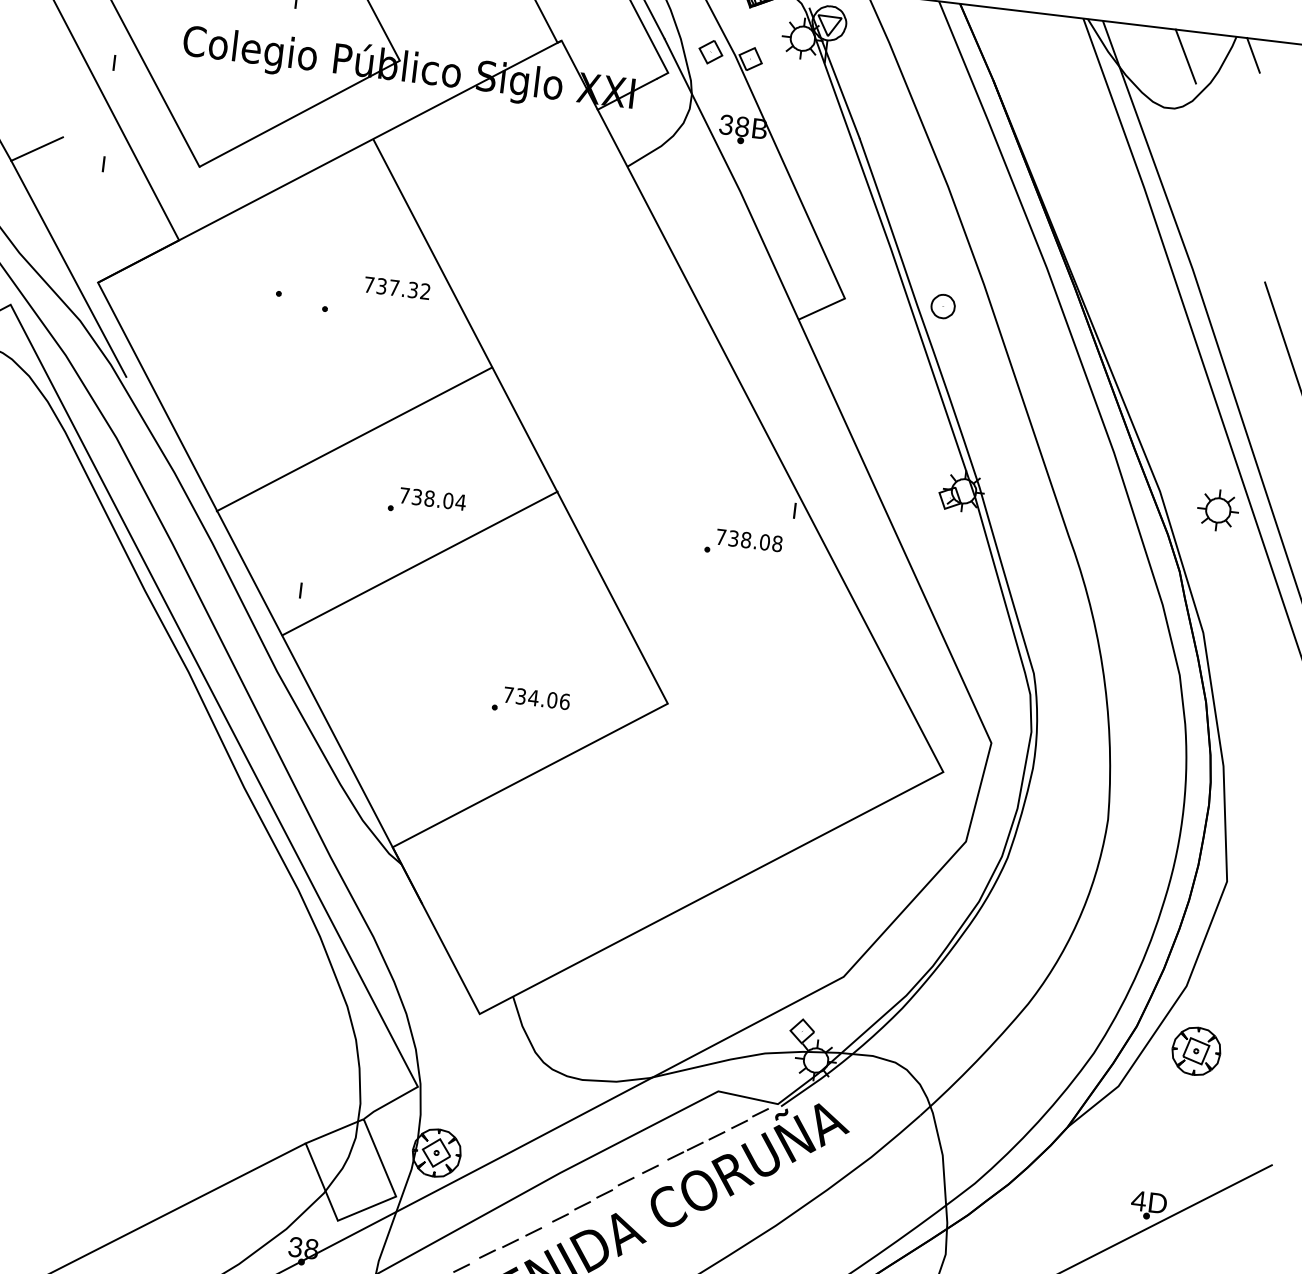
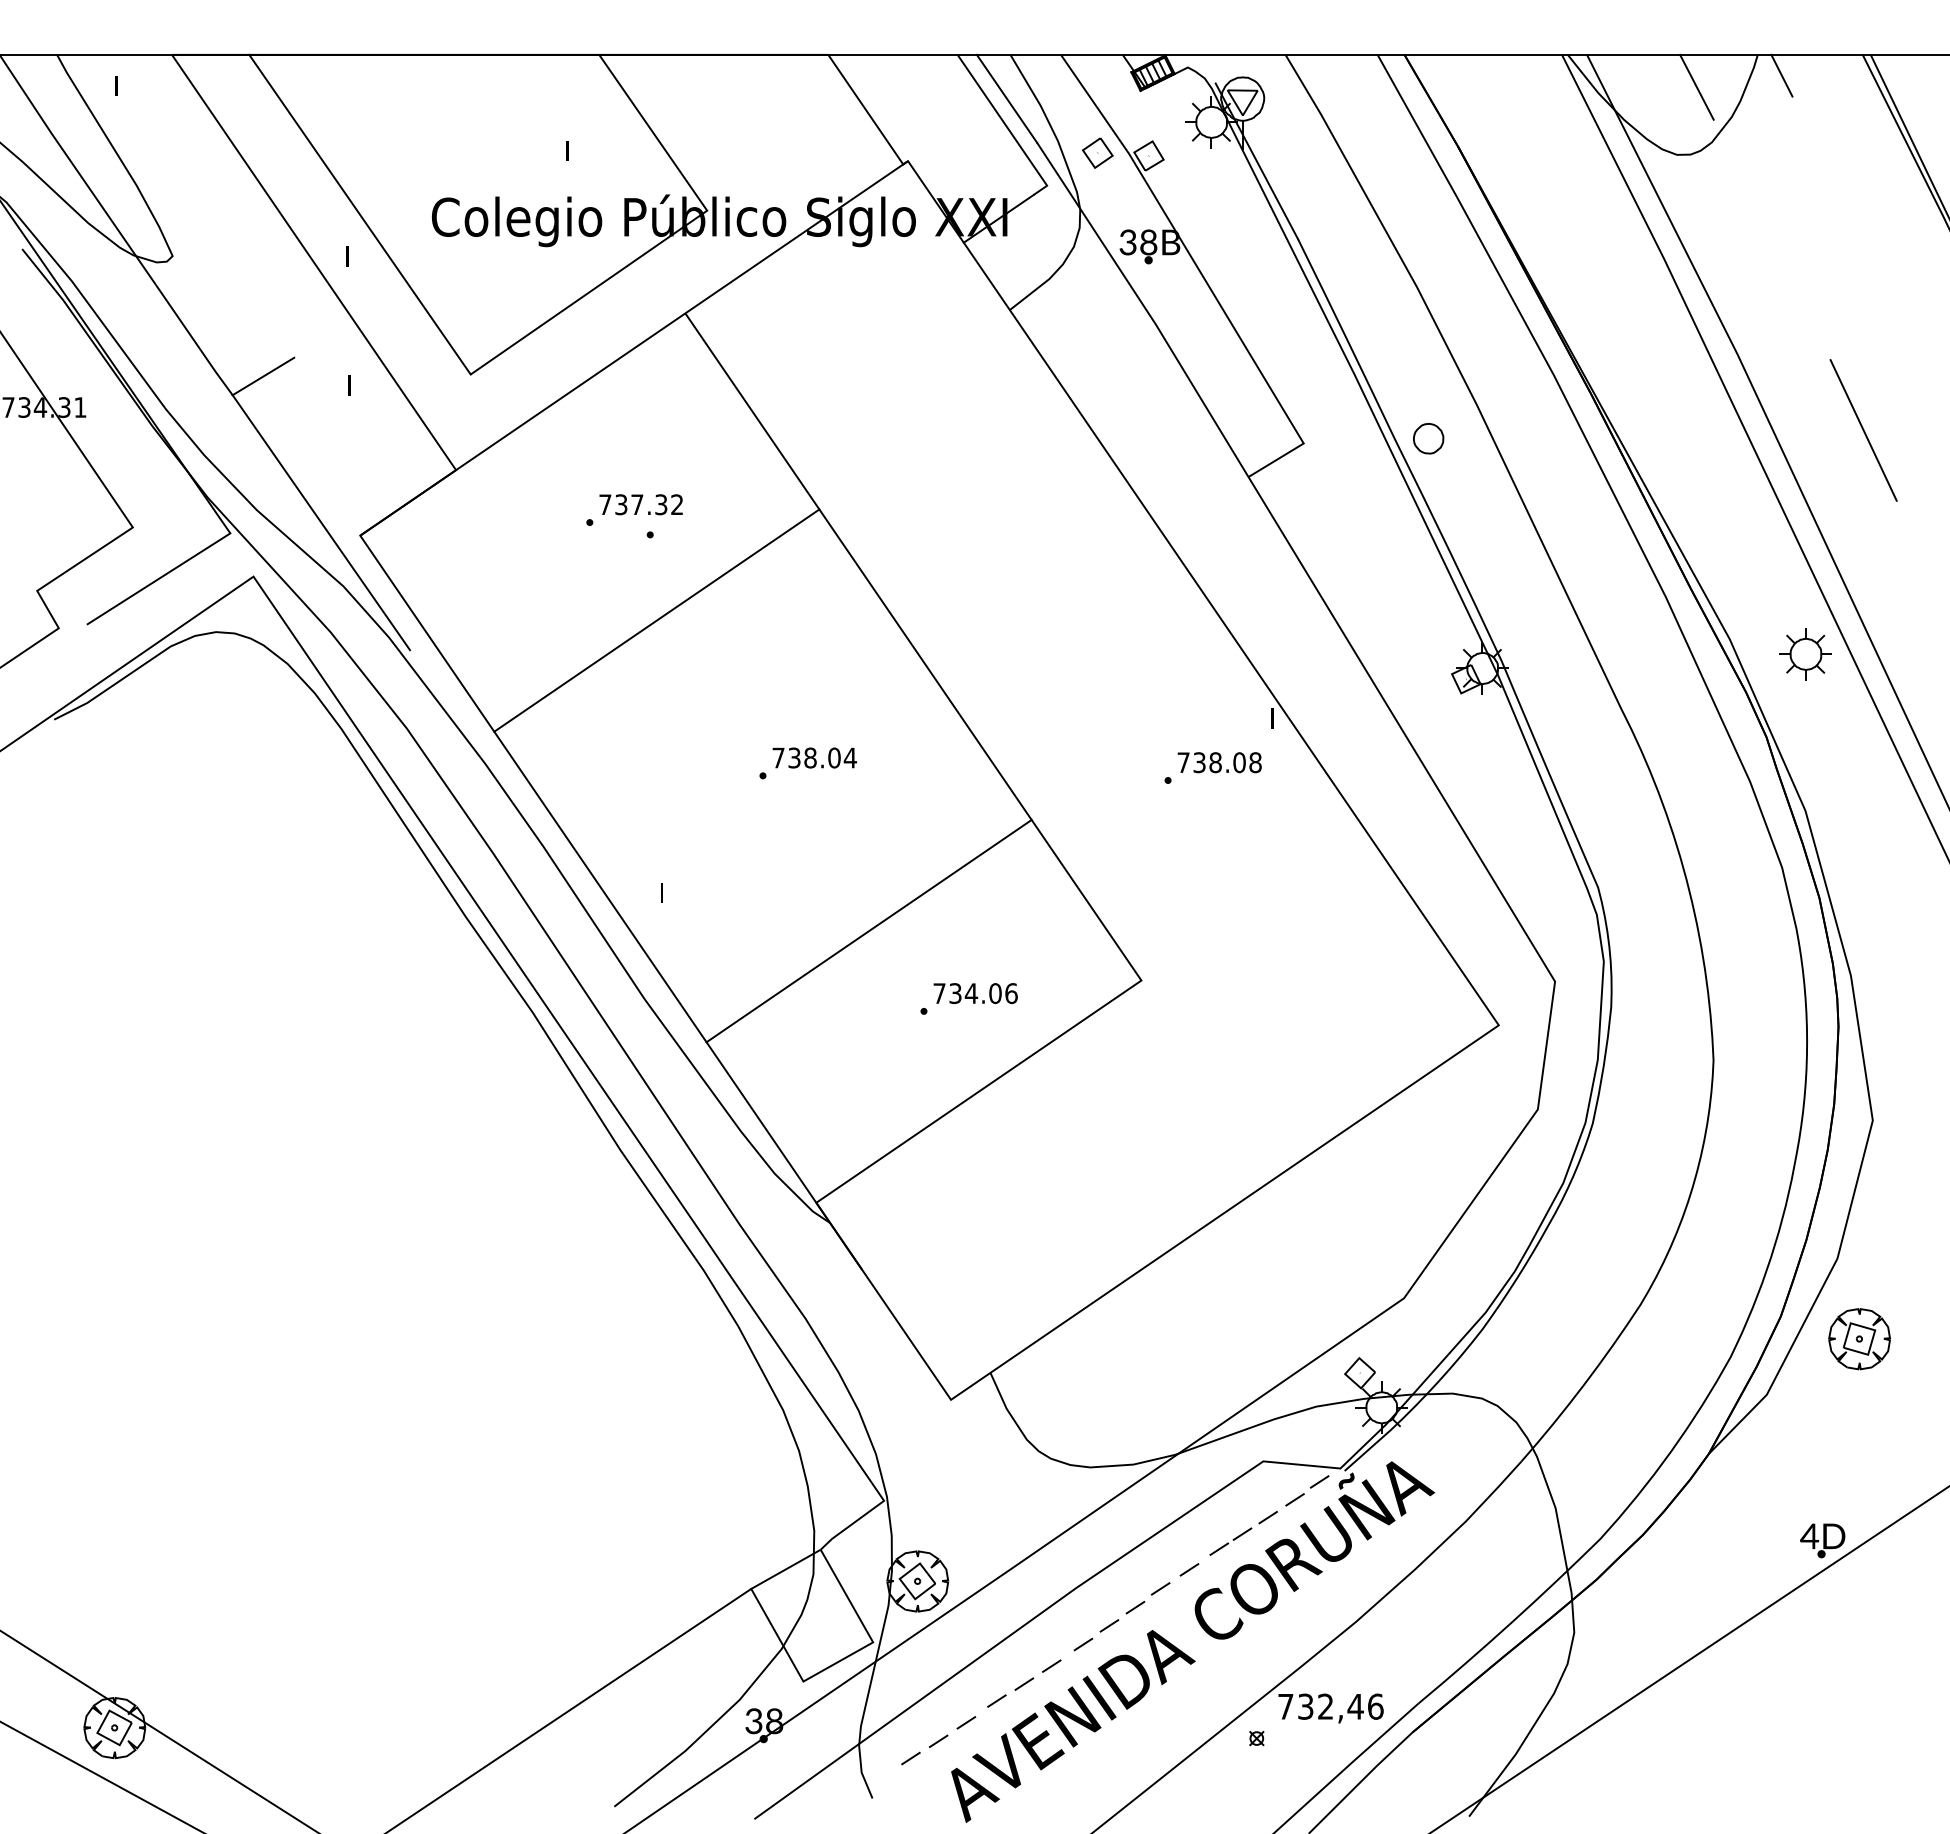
text: (396, 288) -> (640, 504), moved
line: (354, 439) -> (656, 620), moved
line: (419, 562) -> (868, 930), moved

